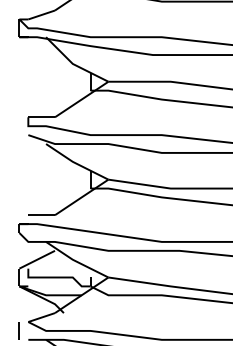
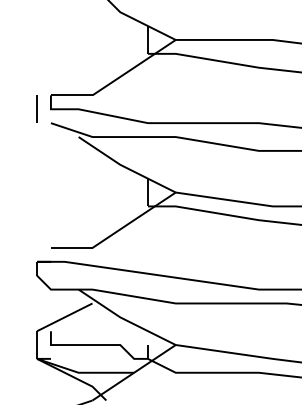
line: (18, 125) -> (35, 108), added

